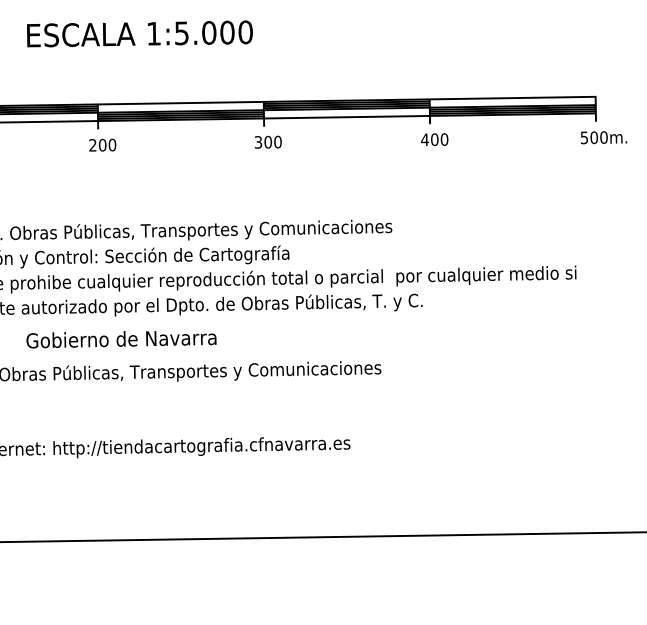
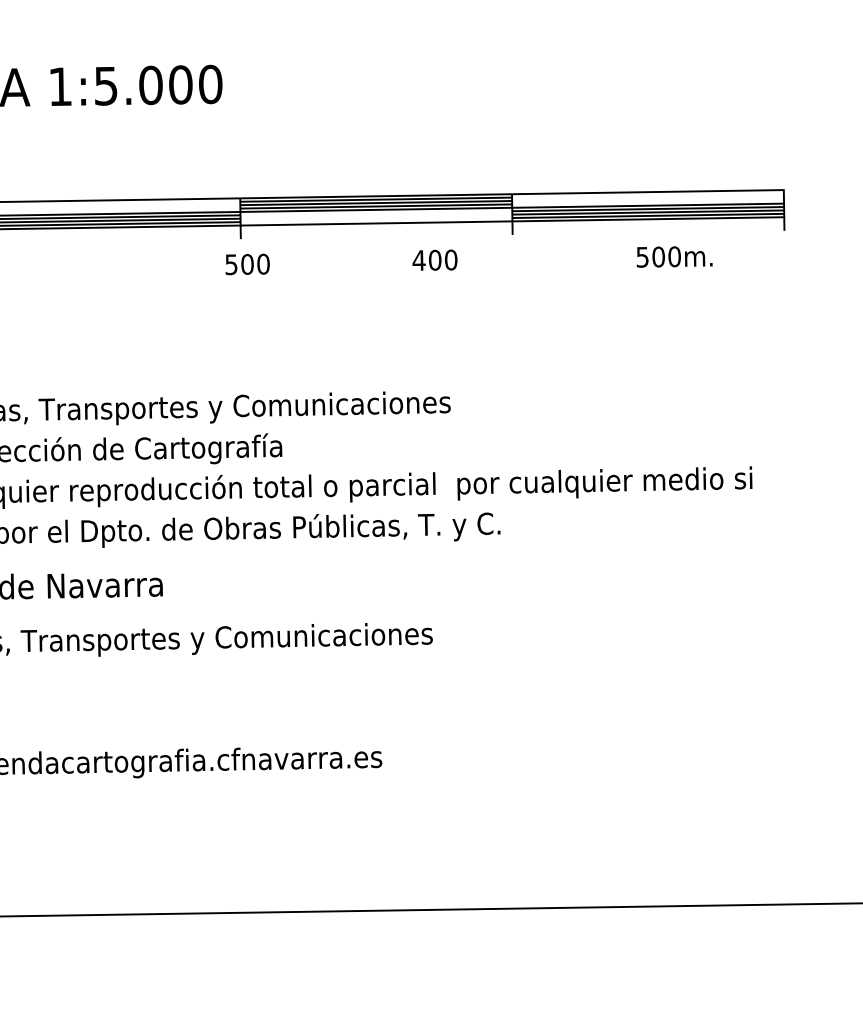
text: (604, 137) -> (675, 256), moved
text: (434, 139) -> (434, 259), moved
text: (258, 141) -> (231, 263), 300 -> 500

